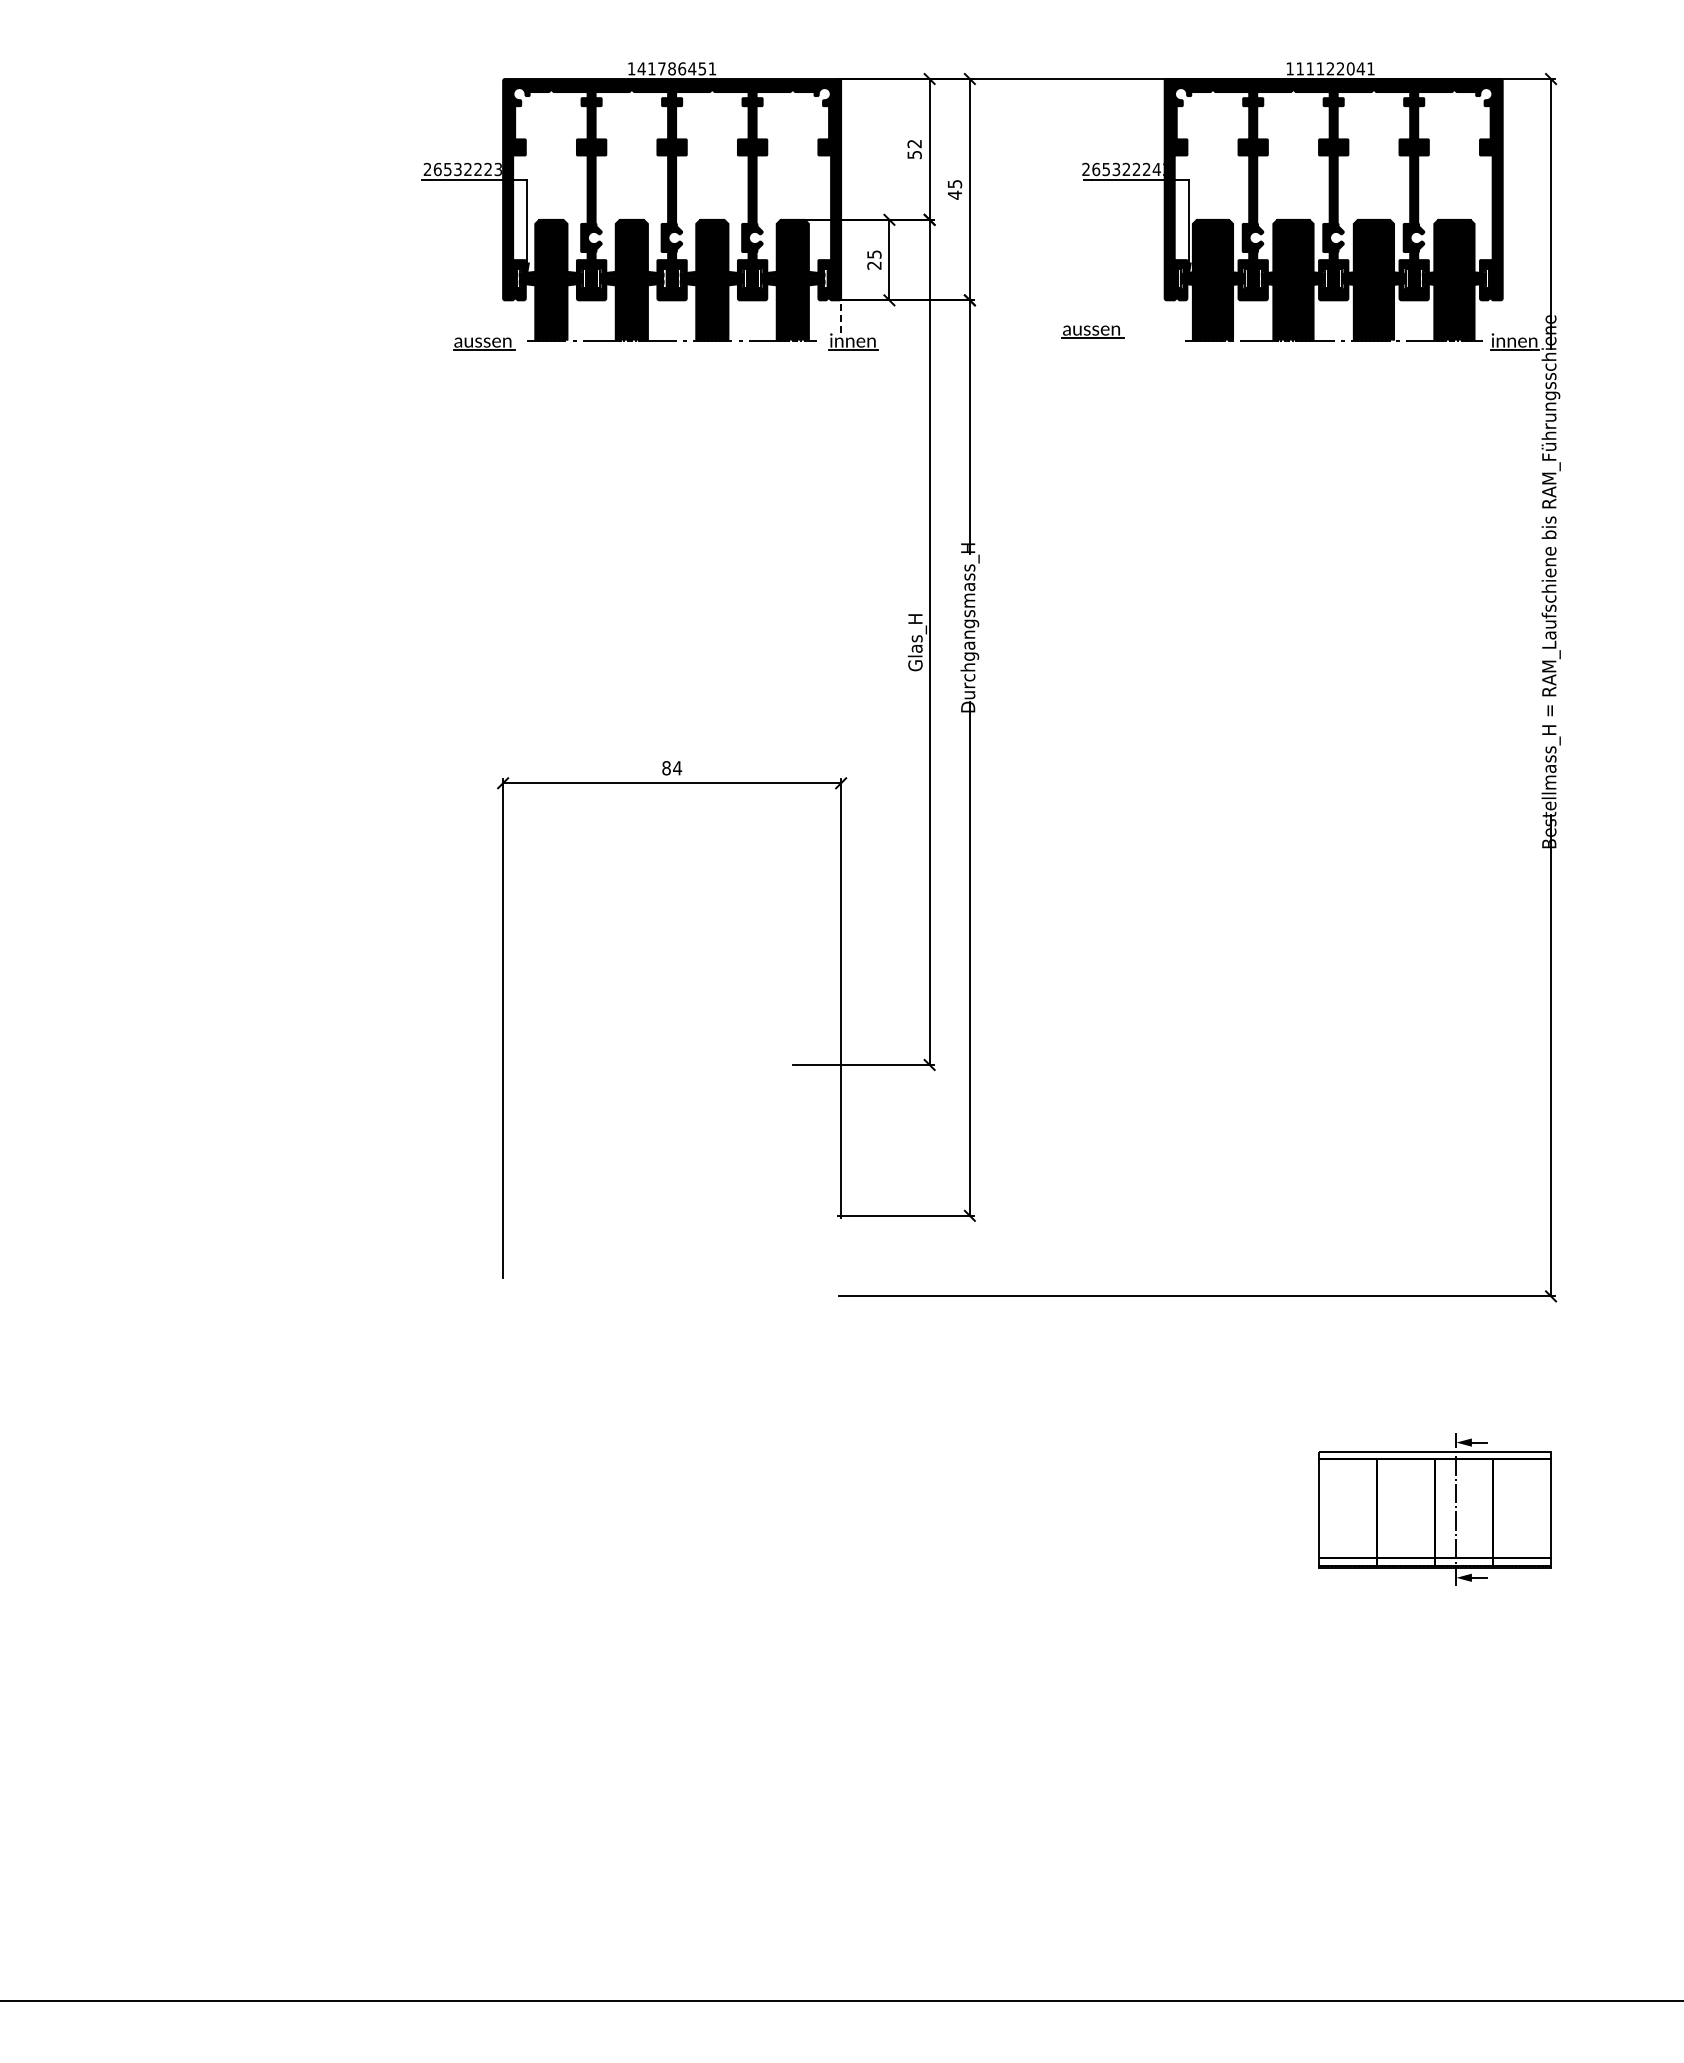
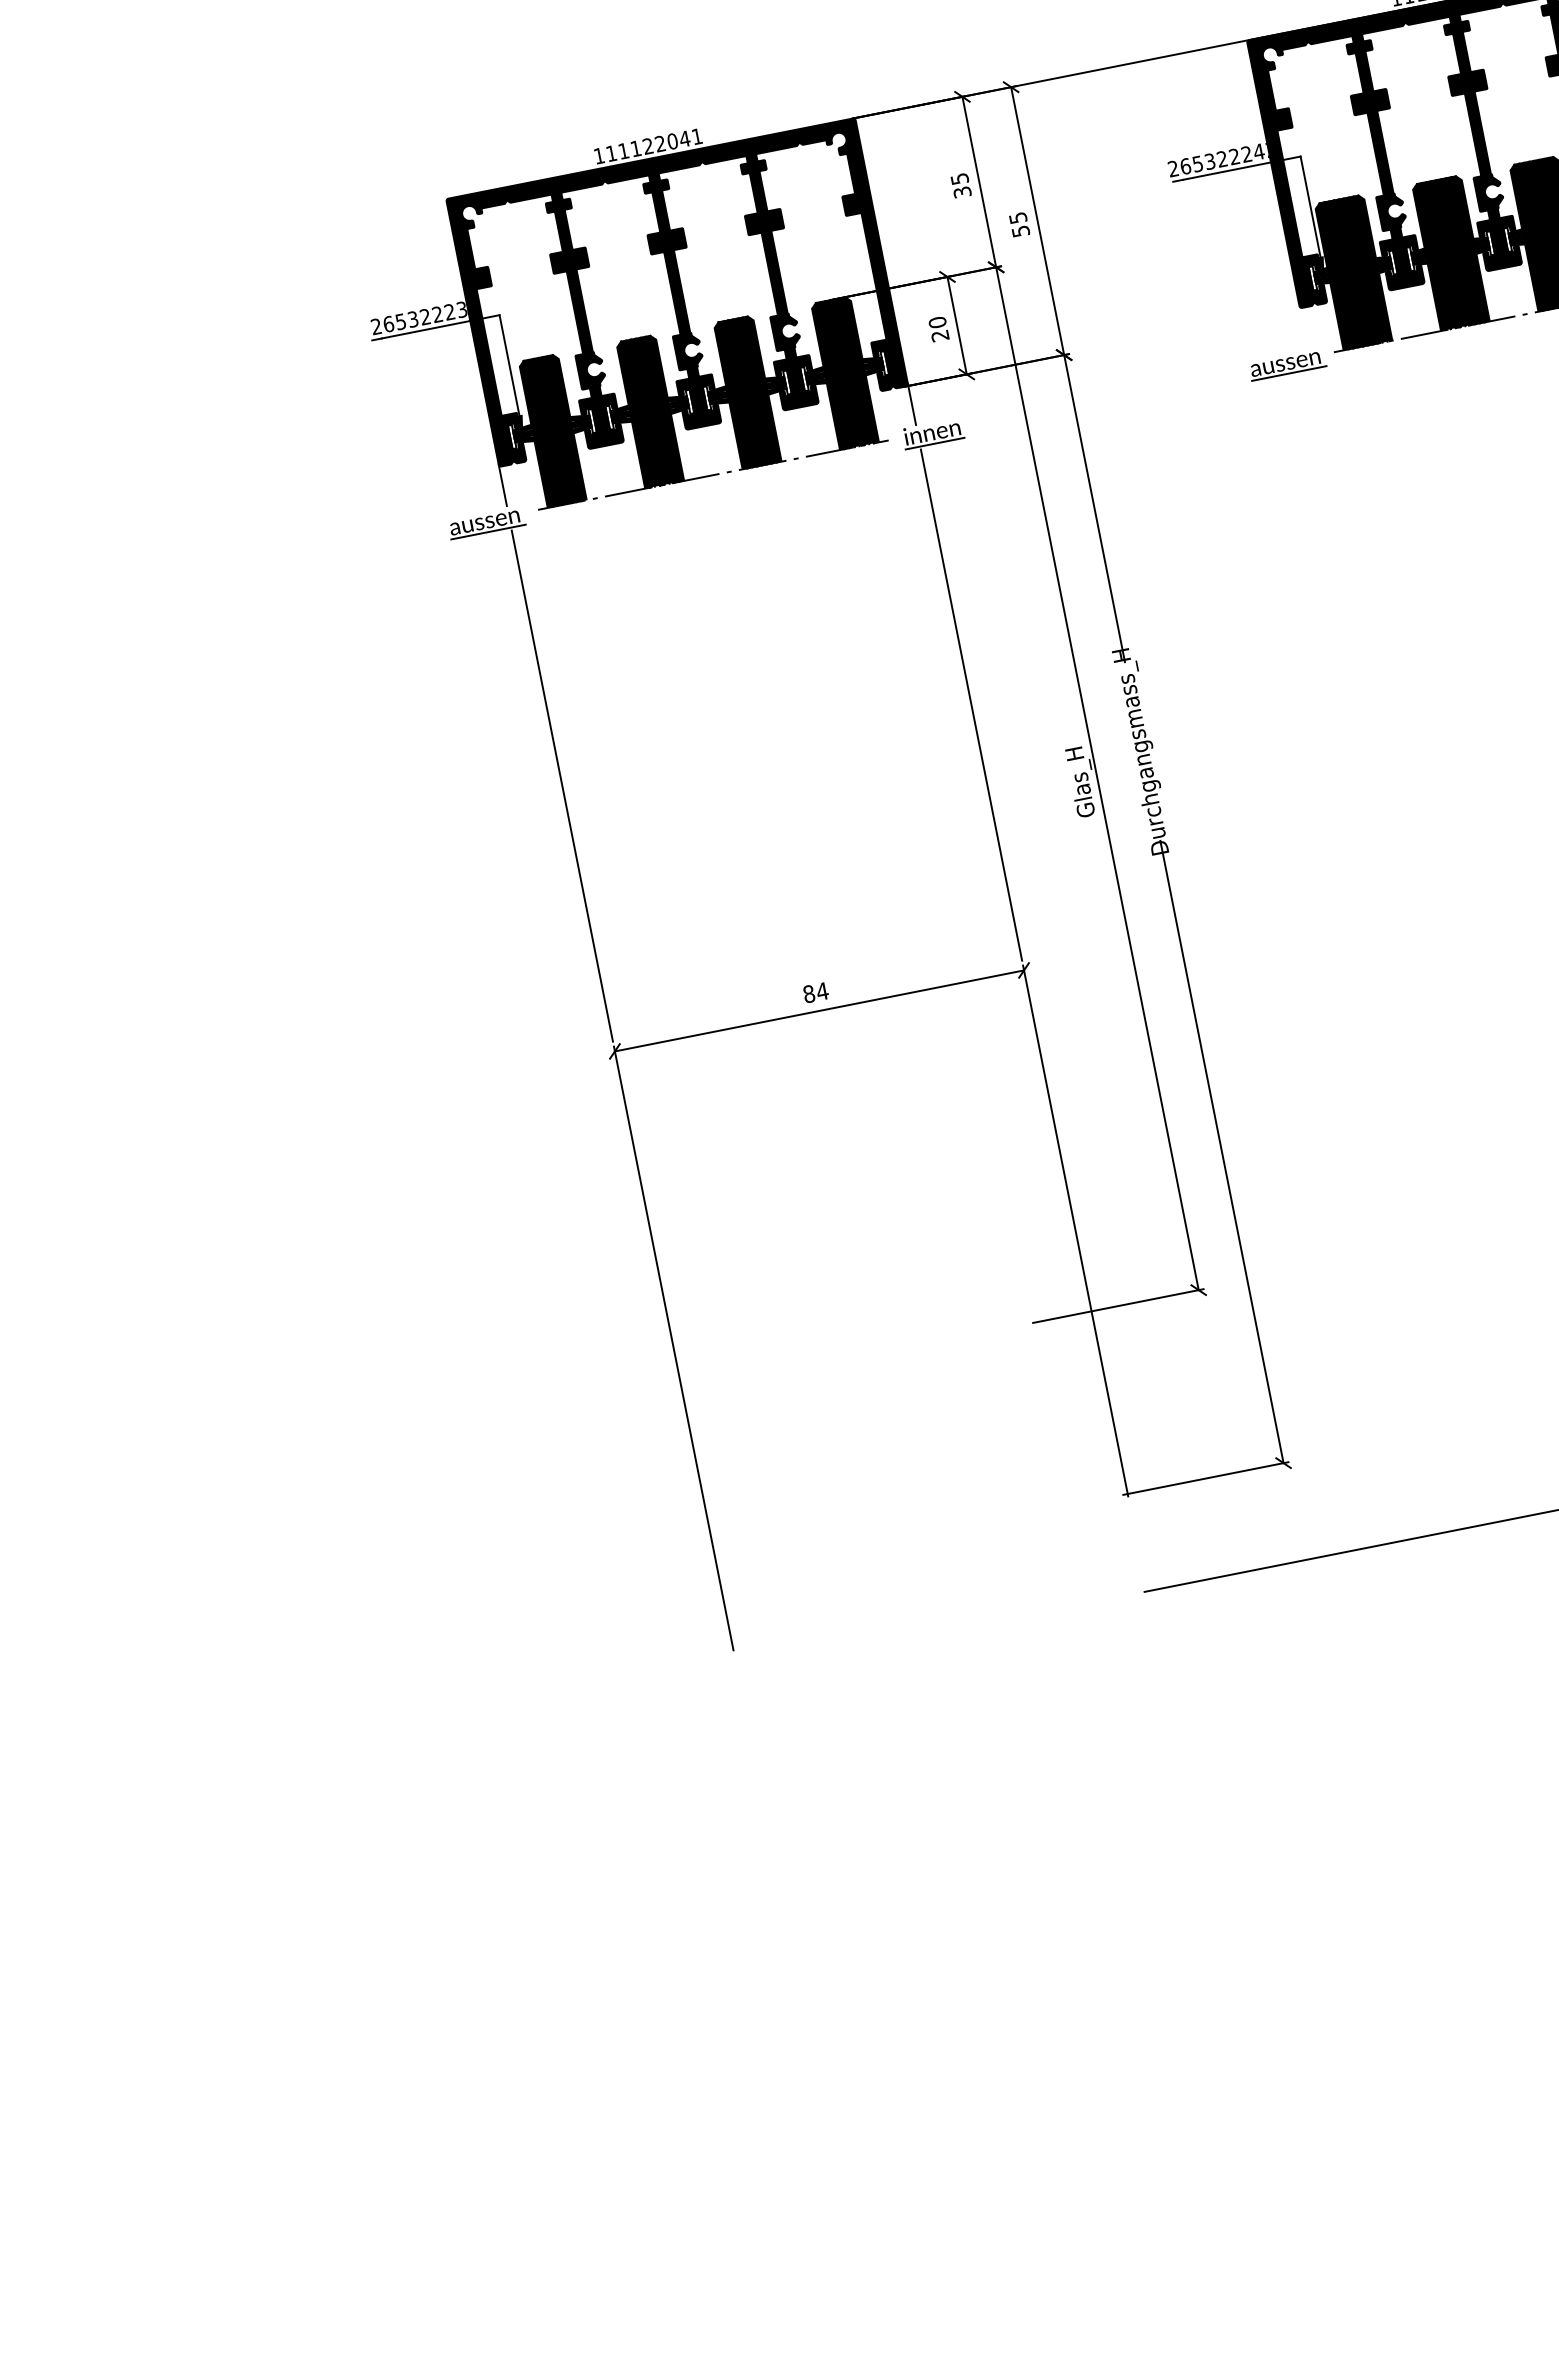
text: (671, 68) -> (647, 145), 141786451 -> 111122041
text: (914, 149) -> (960, 185), 52 -> 35
text: (955, 194) -> (1021, 230), 45 -> 55
text: (874, 254) -> (937, 322), 25 -> 20
line: (503, 315) -> (503, 485), added
line: (841, 315) -> (912, 404), dashed -> solid
part: (1092, 331) -> (1287, 365), moved
line: (503, 563) -> (562, 785), added
line: (841, 563) -> (971, 704), added

